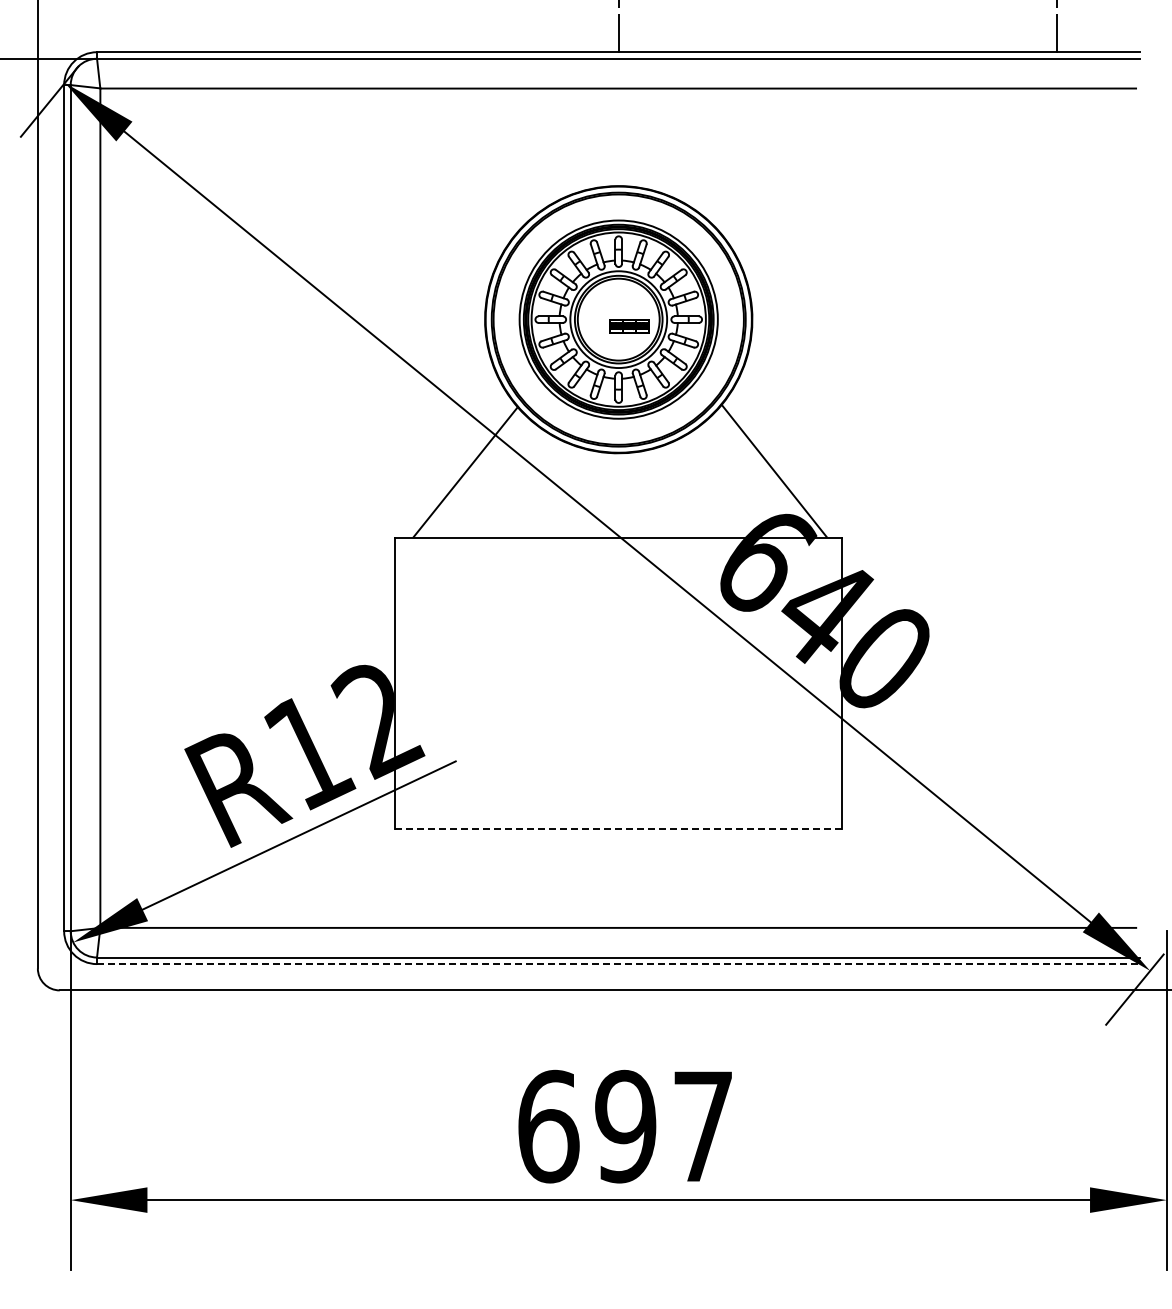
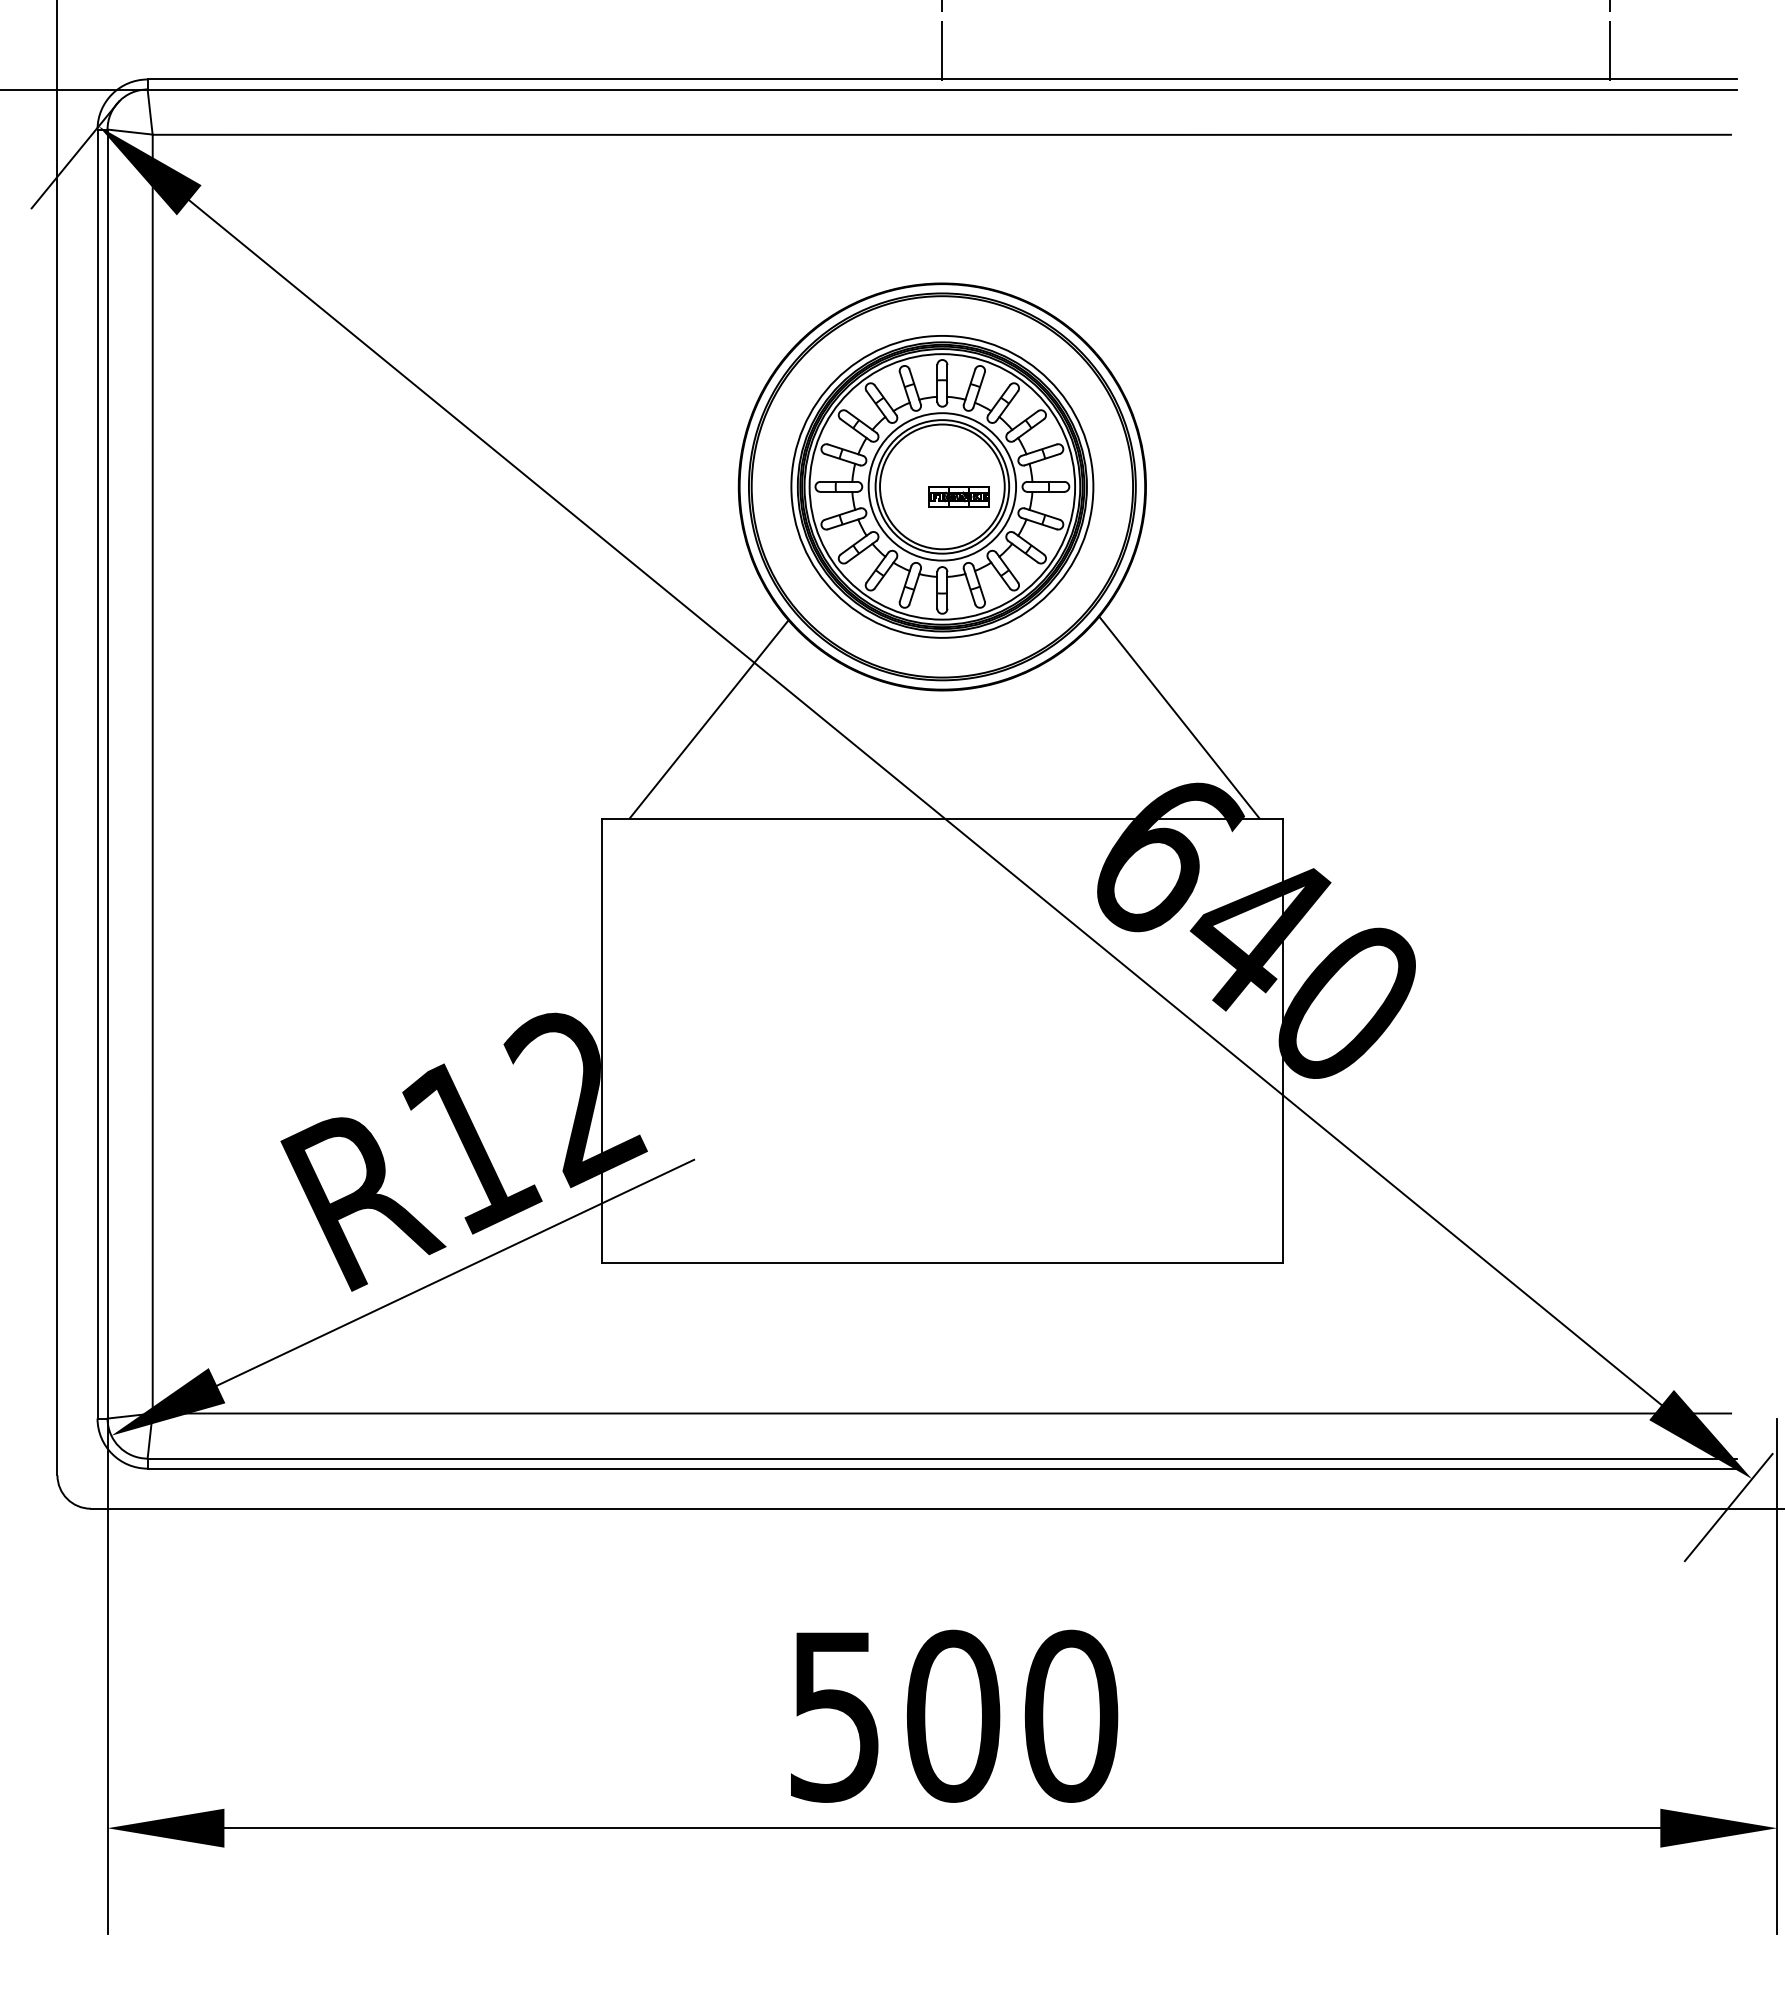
line: (618, 829) -> (942, 1263), dashed -> solid
line: (618, 964) -> (942, 1469), dashed -> solid
text: (626, 1126) -> (954, 1716), 697 -> 500

